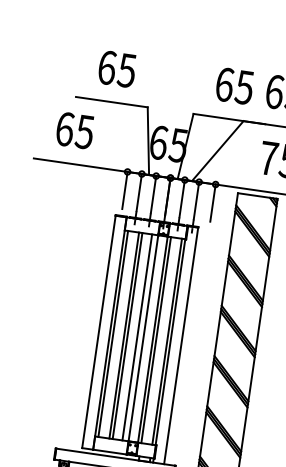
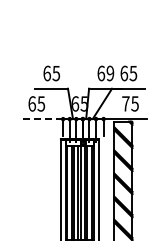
text: (245, 85) -> (110, 72), 65 -> 69
line: (80, 165) -> (41, 119), solid -> dashed

